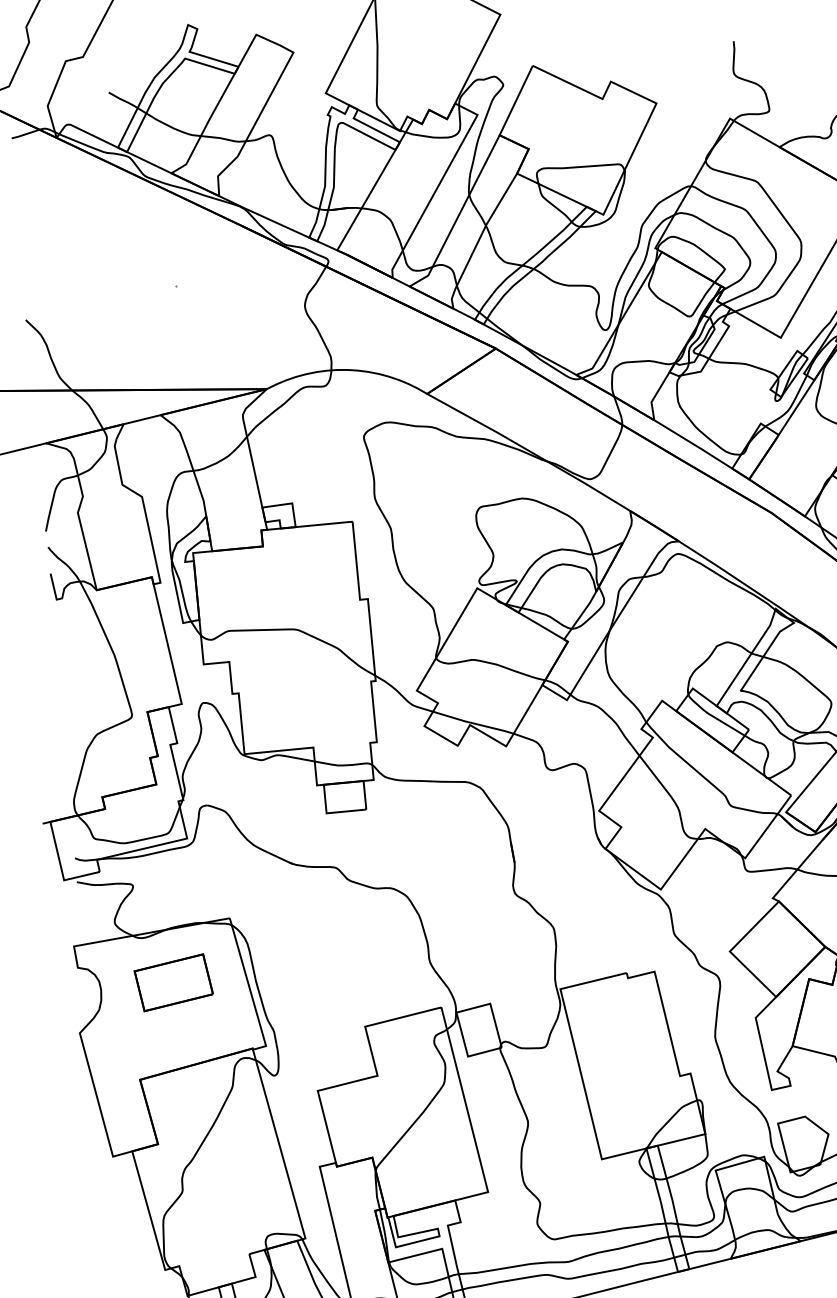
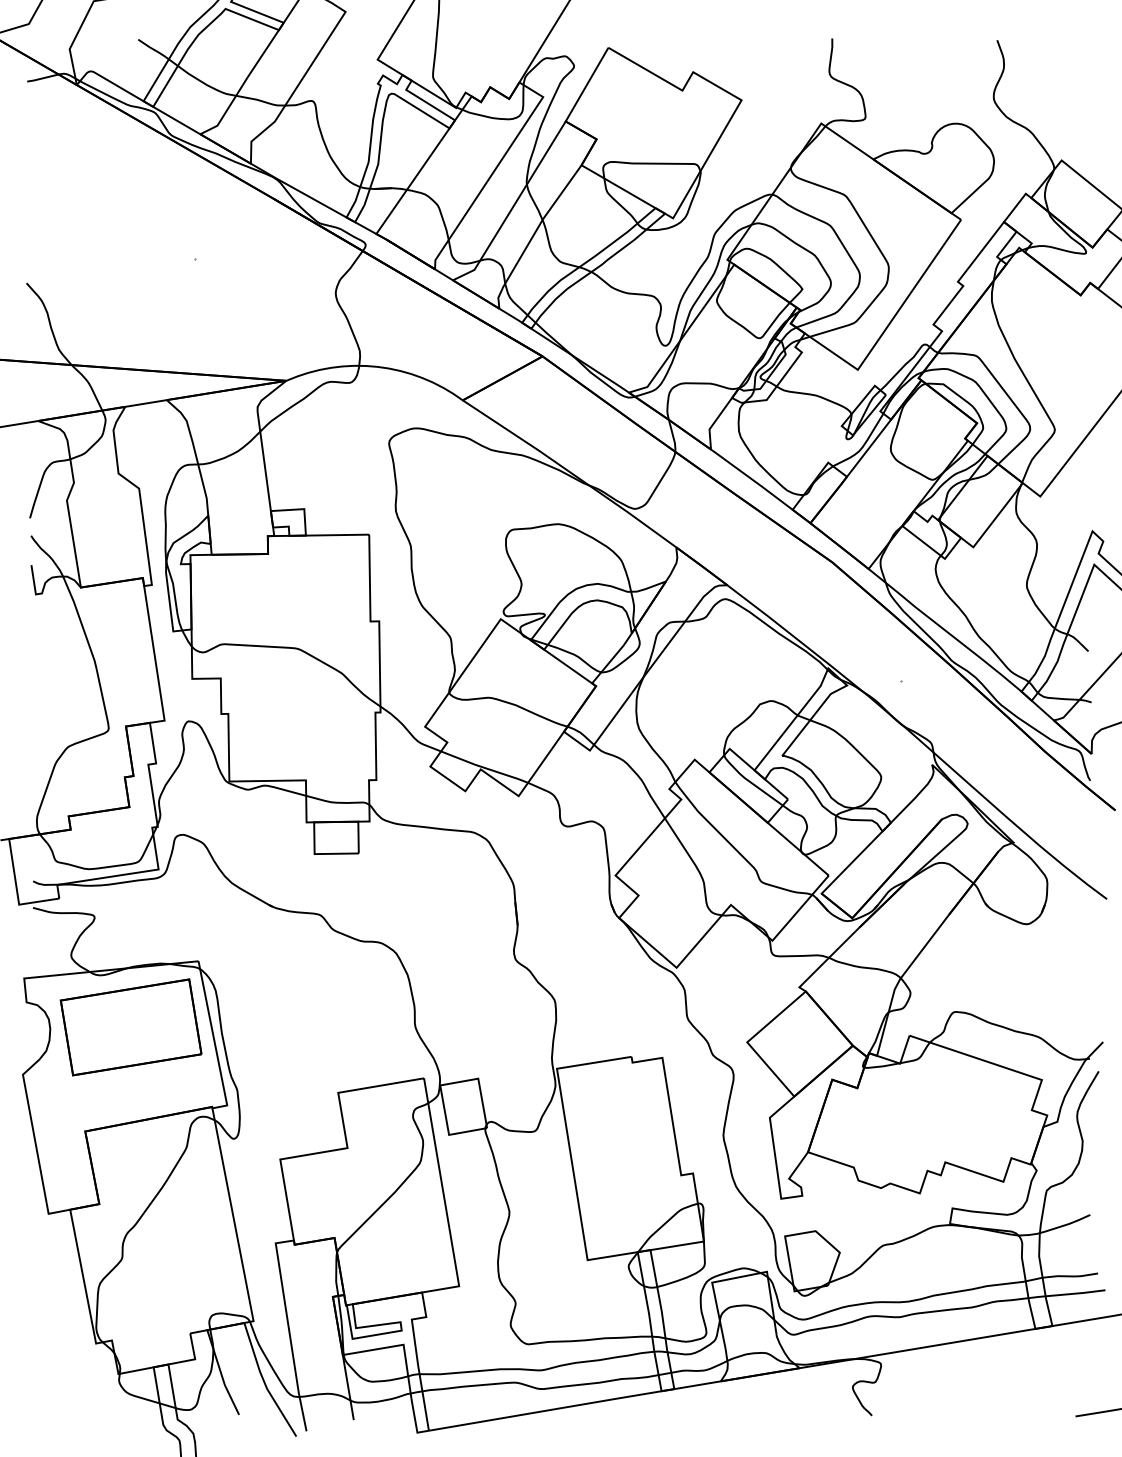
part: (173, 982) -> (130, 1027), size x1.67

